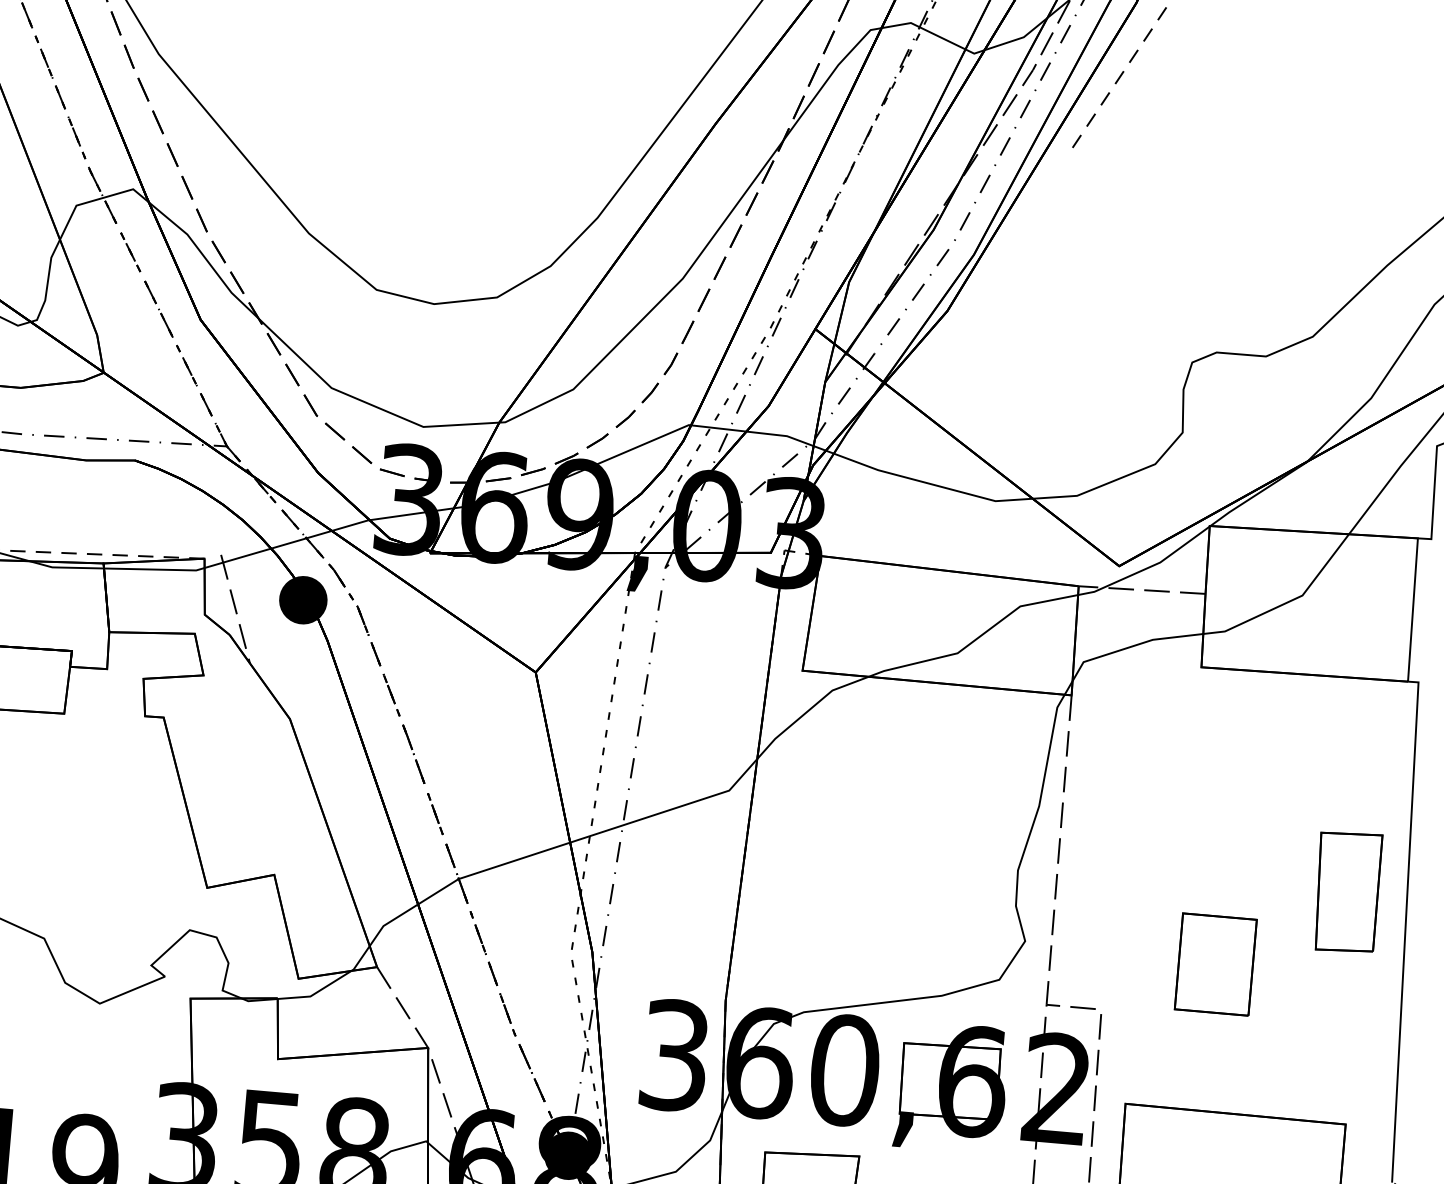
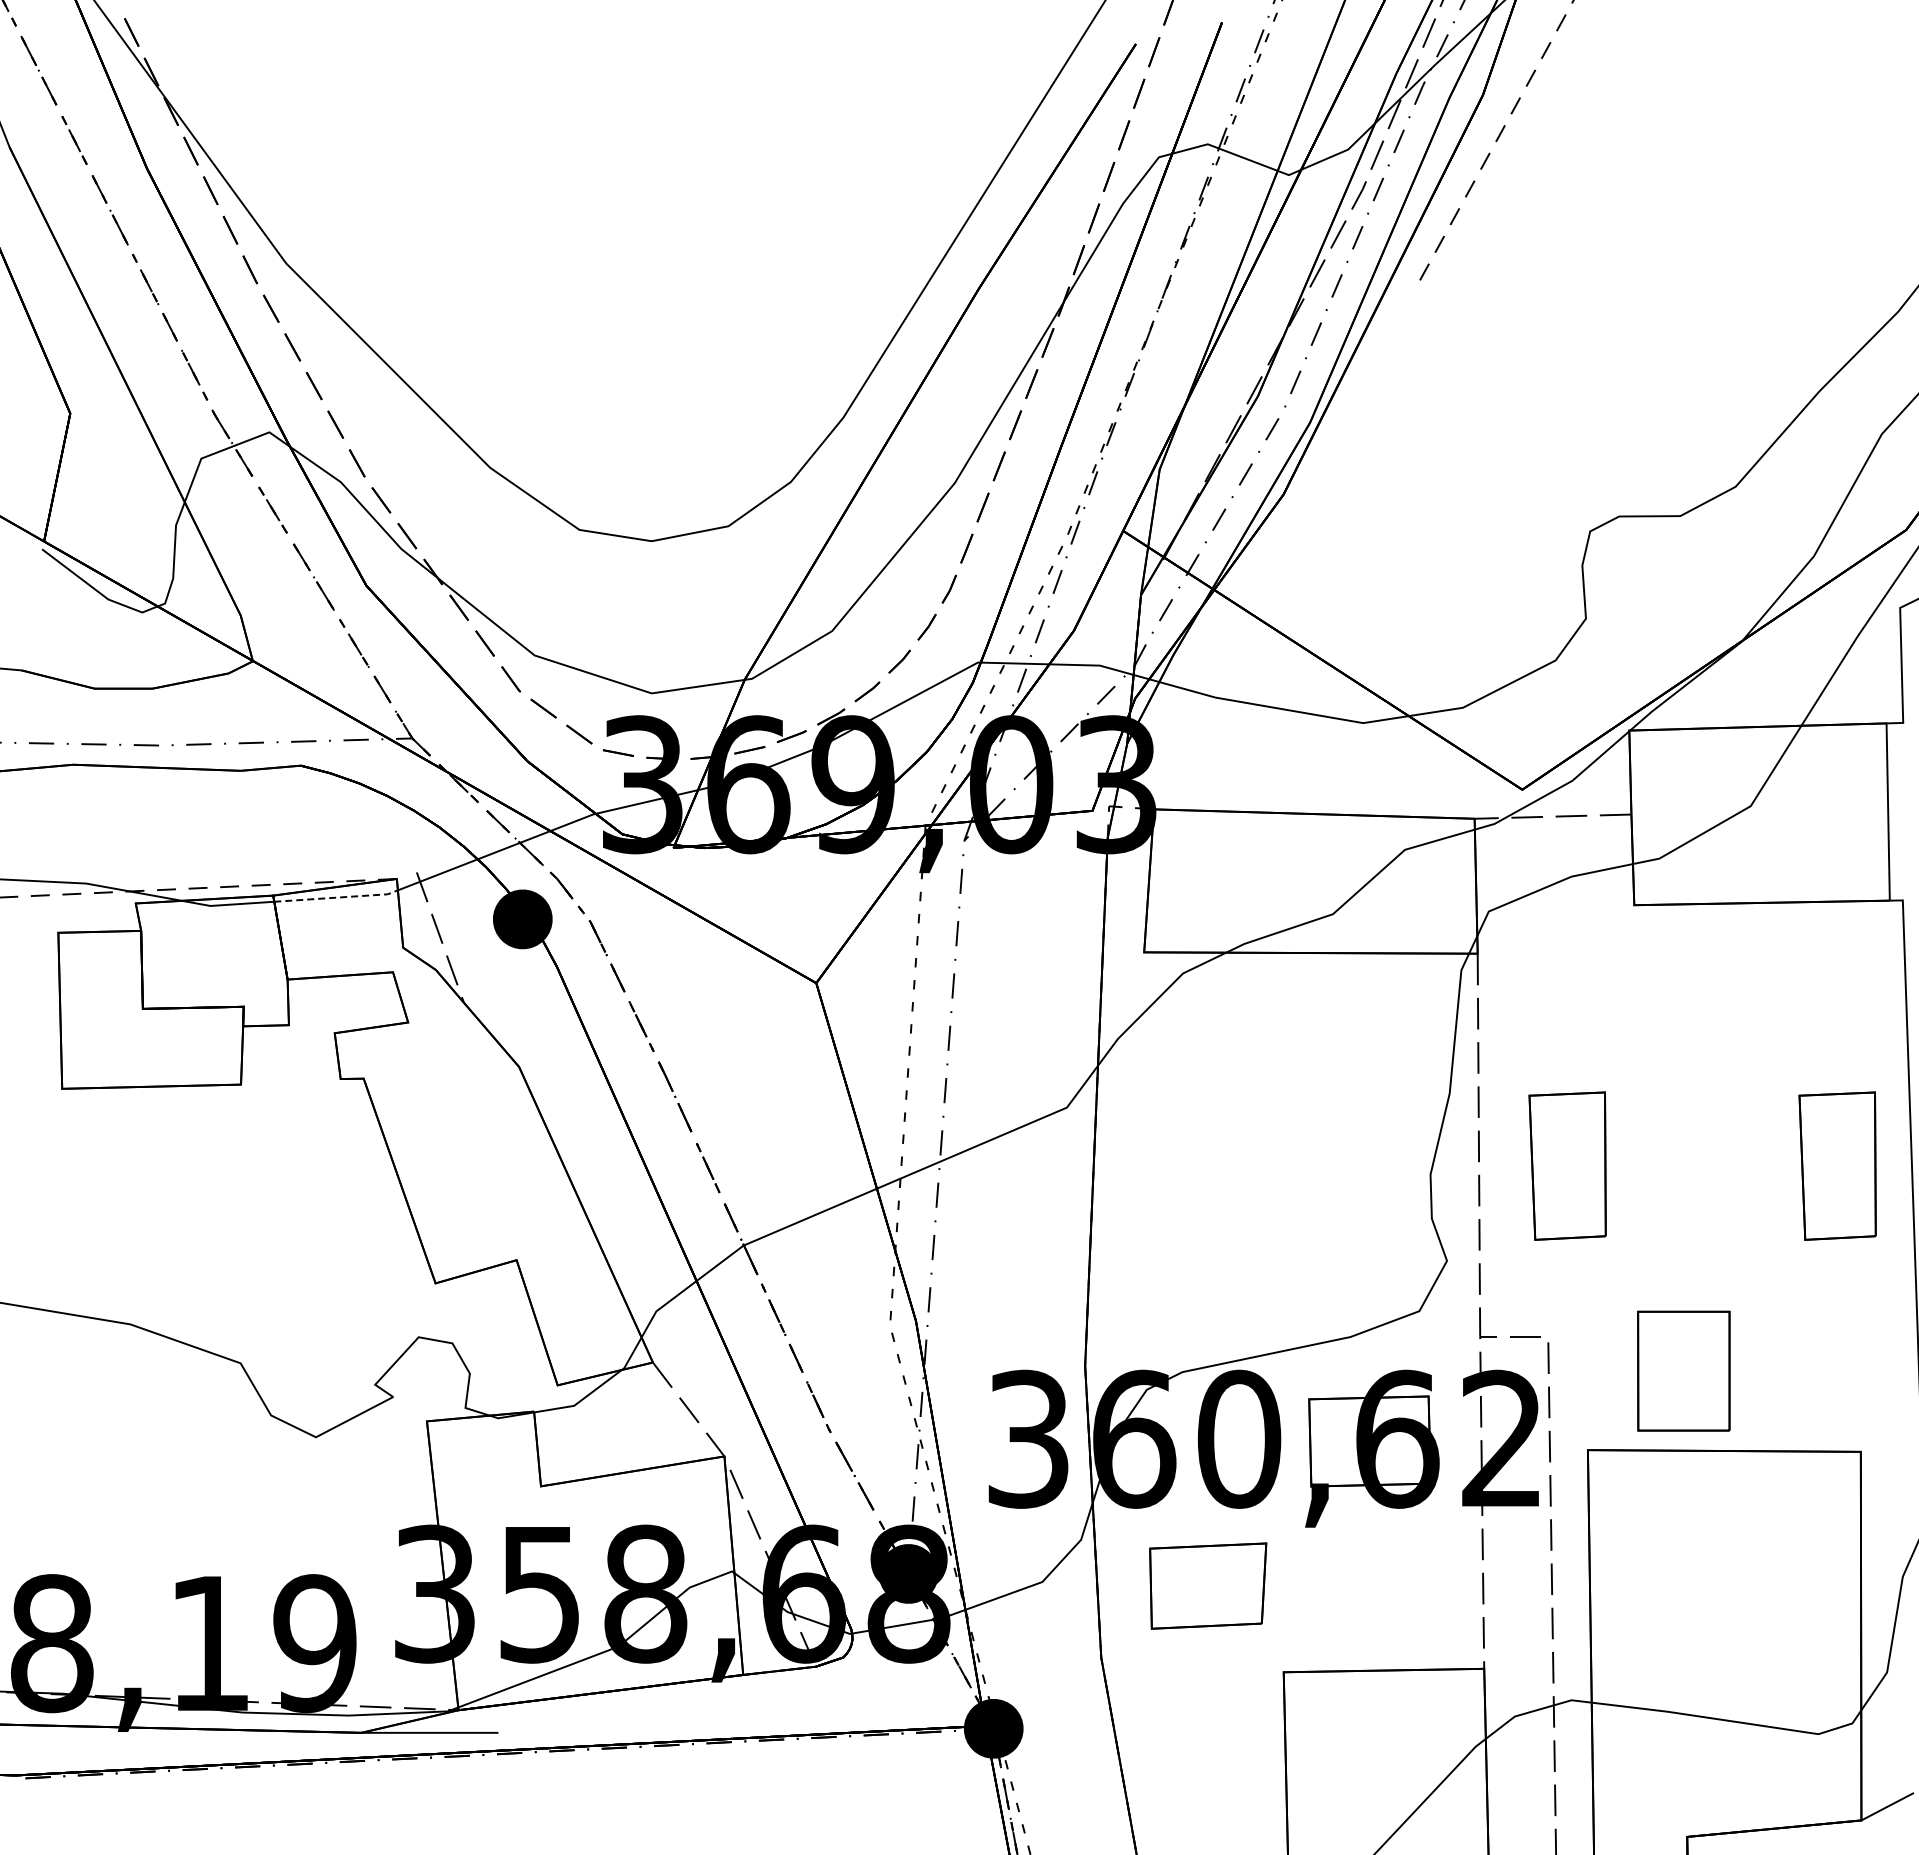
line: (155, 569) -> (337, 897), solid -> dashed
part: (1129, 872) -> (1567, 1165), added
part: (1215, 963) -> (1683, 1370), moved

